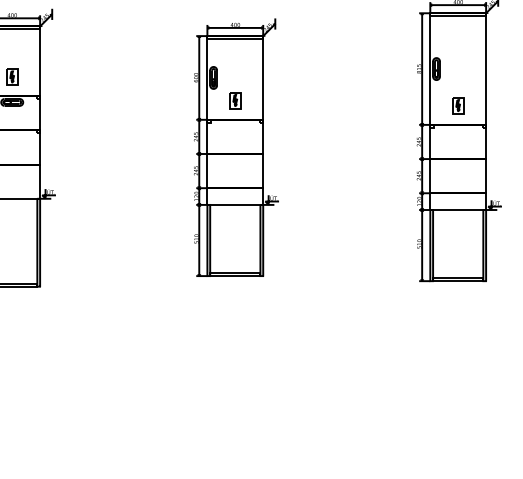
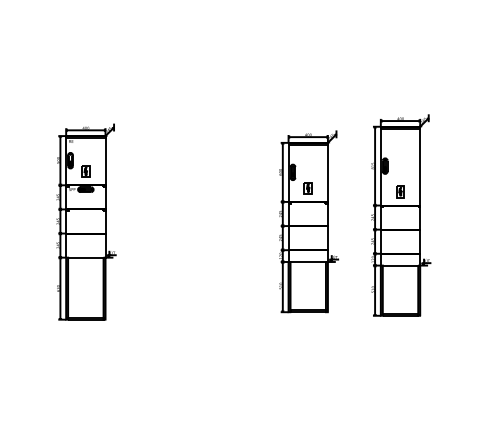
part: (237, 147) -> (309, 221), moved

